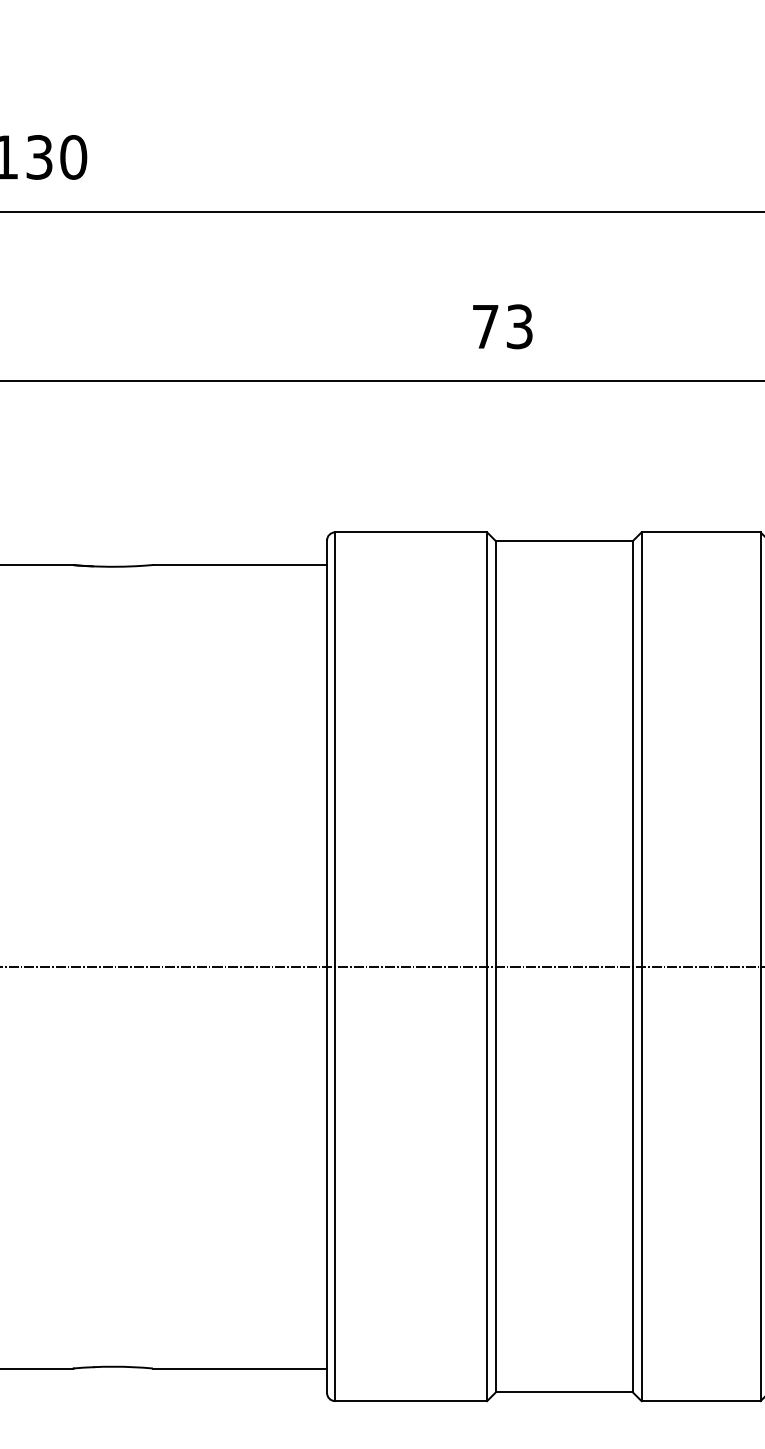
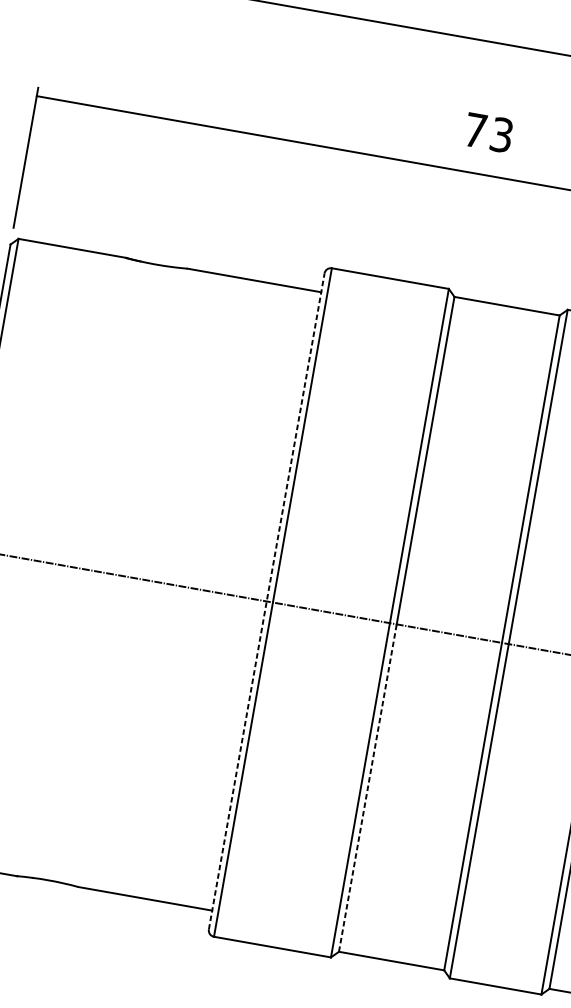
line: (327, 966) -> (267, 601), solid -> dashed
line: (495, 1179) -> (367, 788), solid -> dashed

